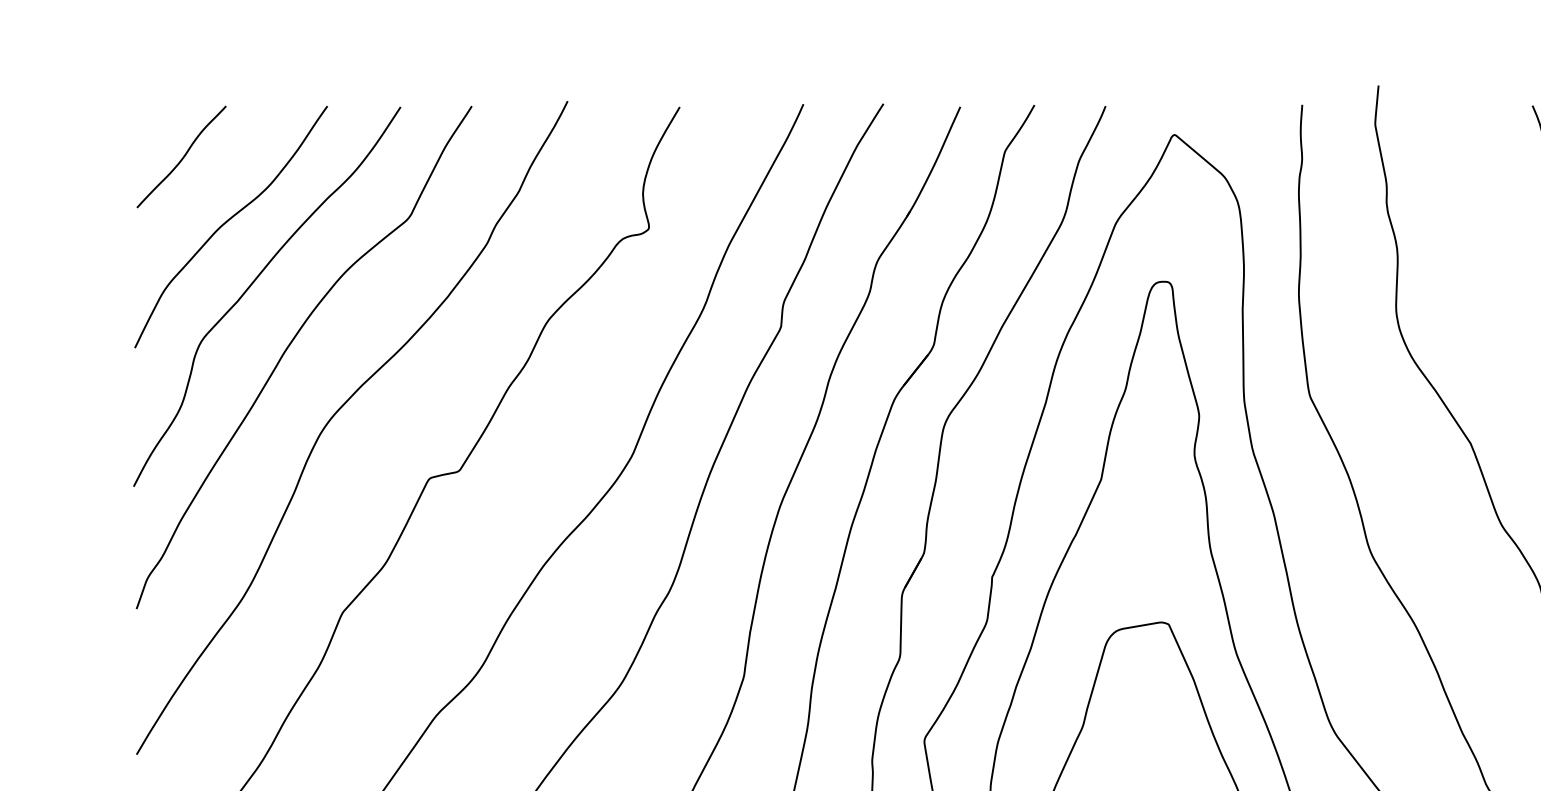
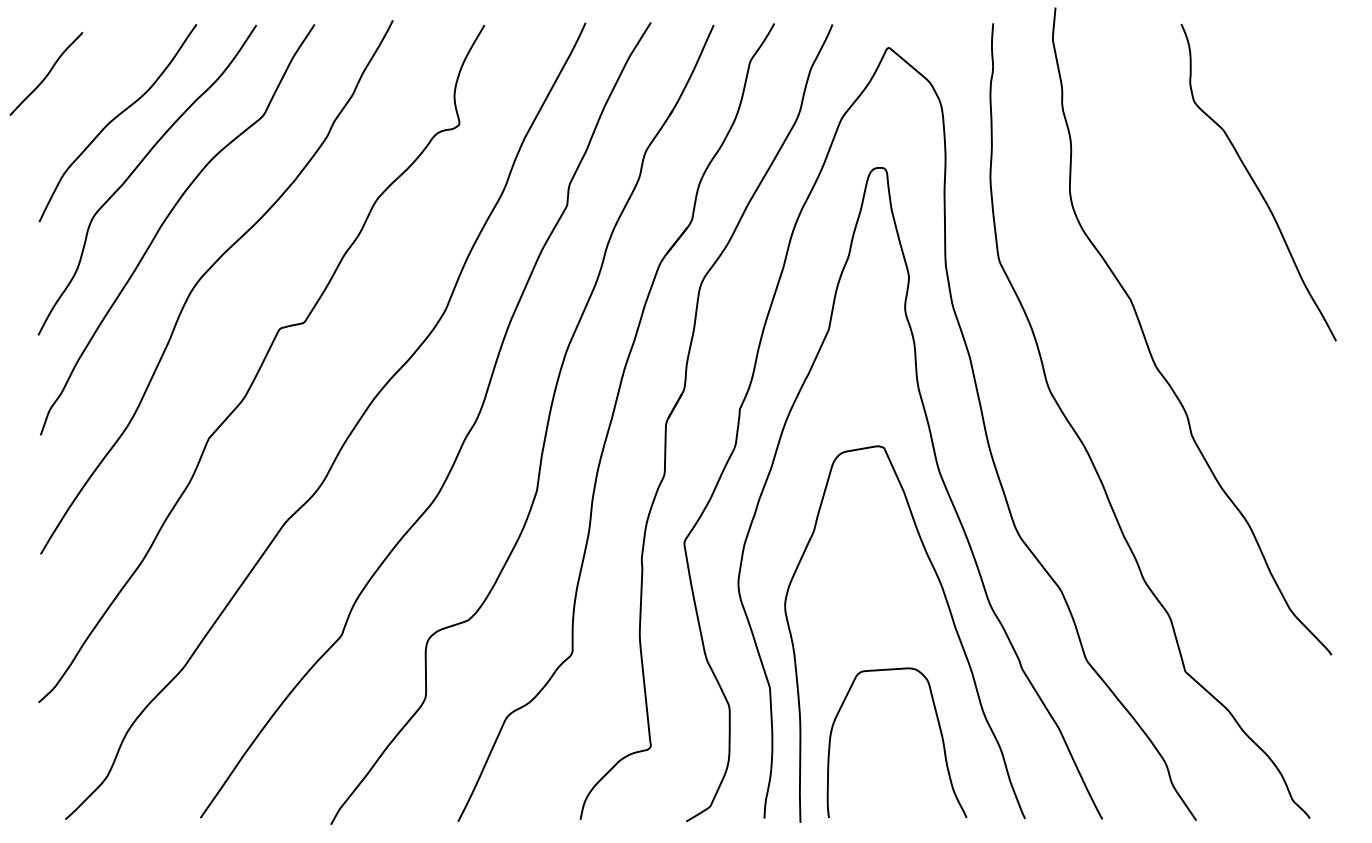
curve: (182, 156) -> (47, 73), moved

